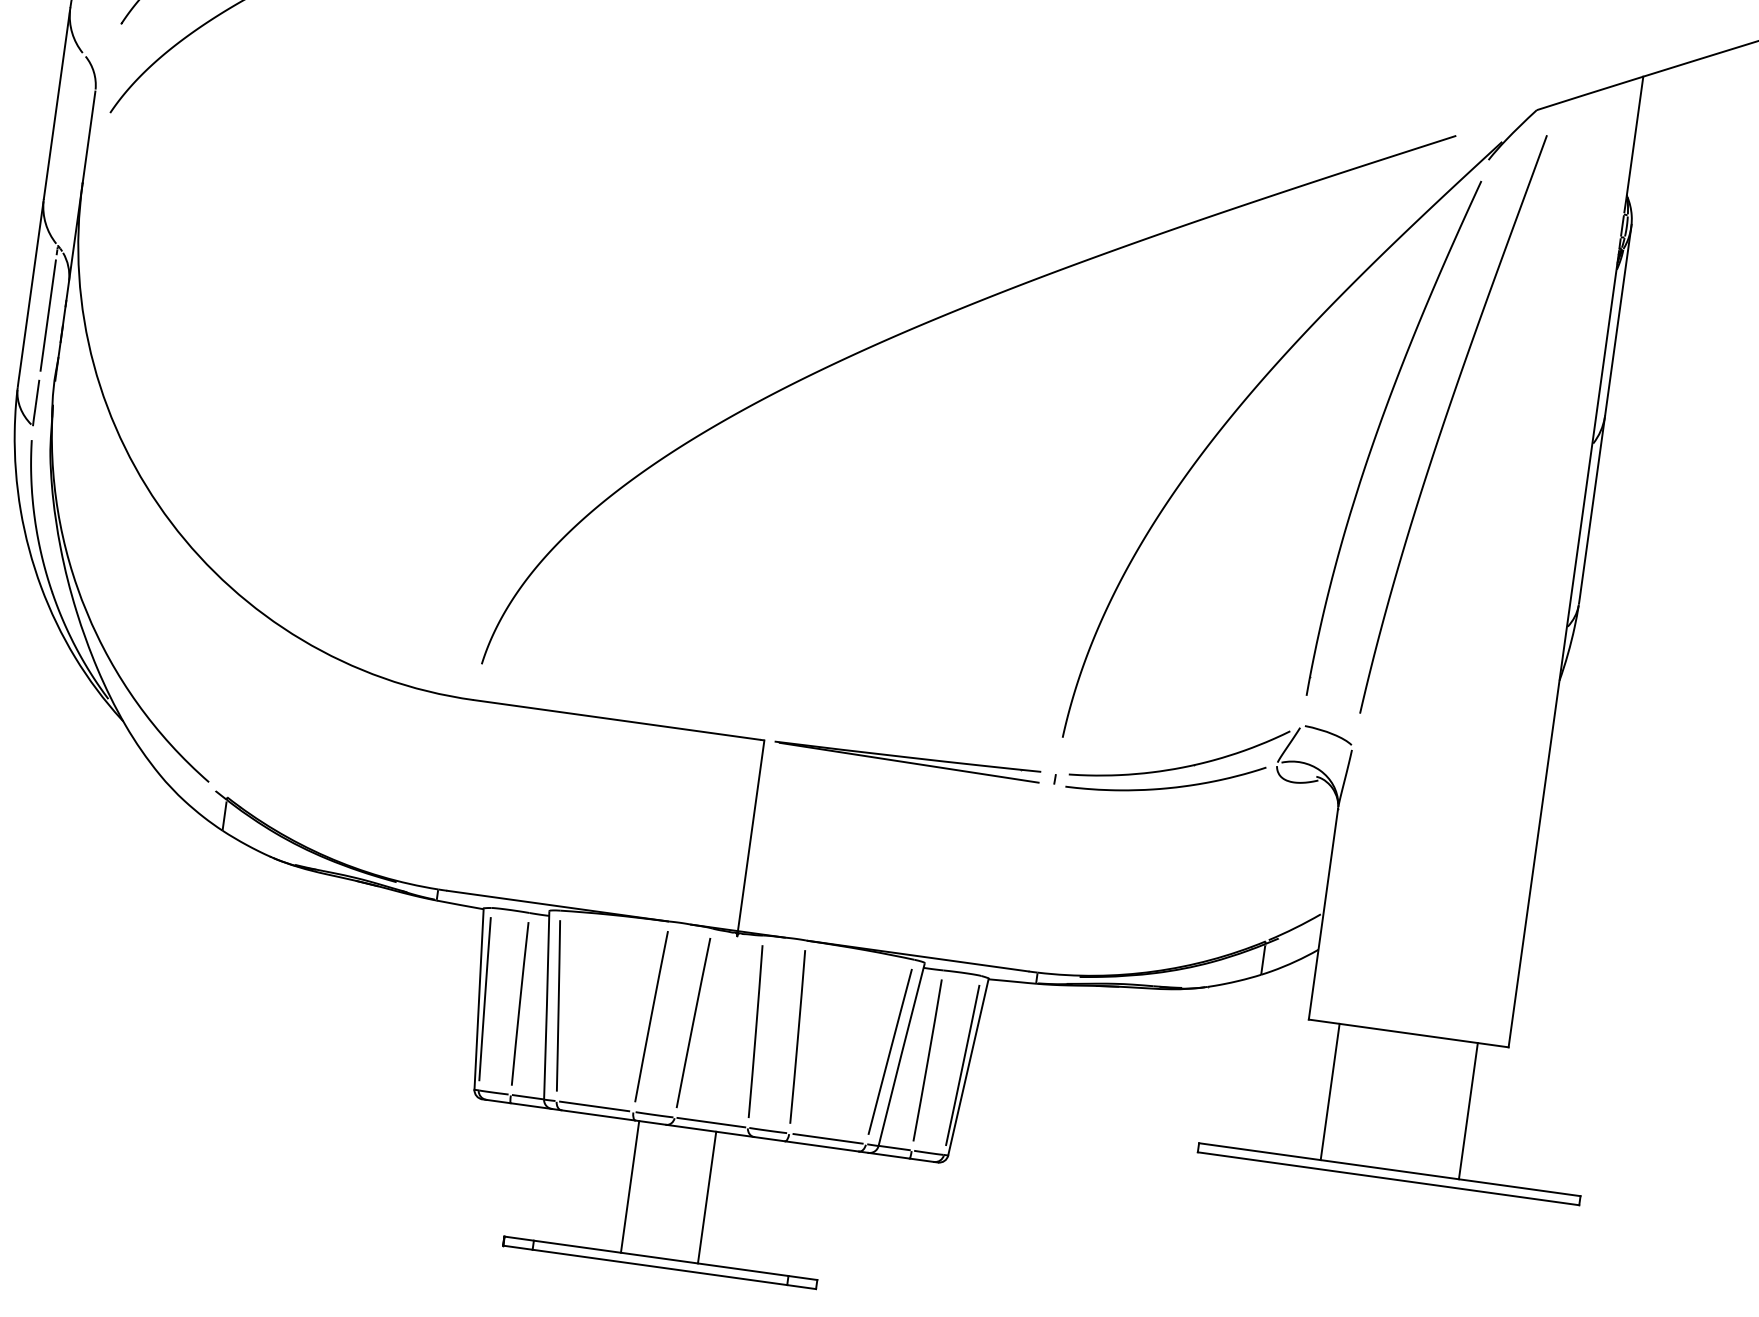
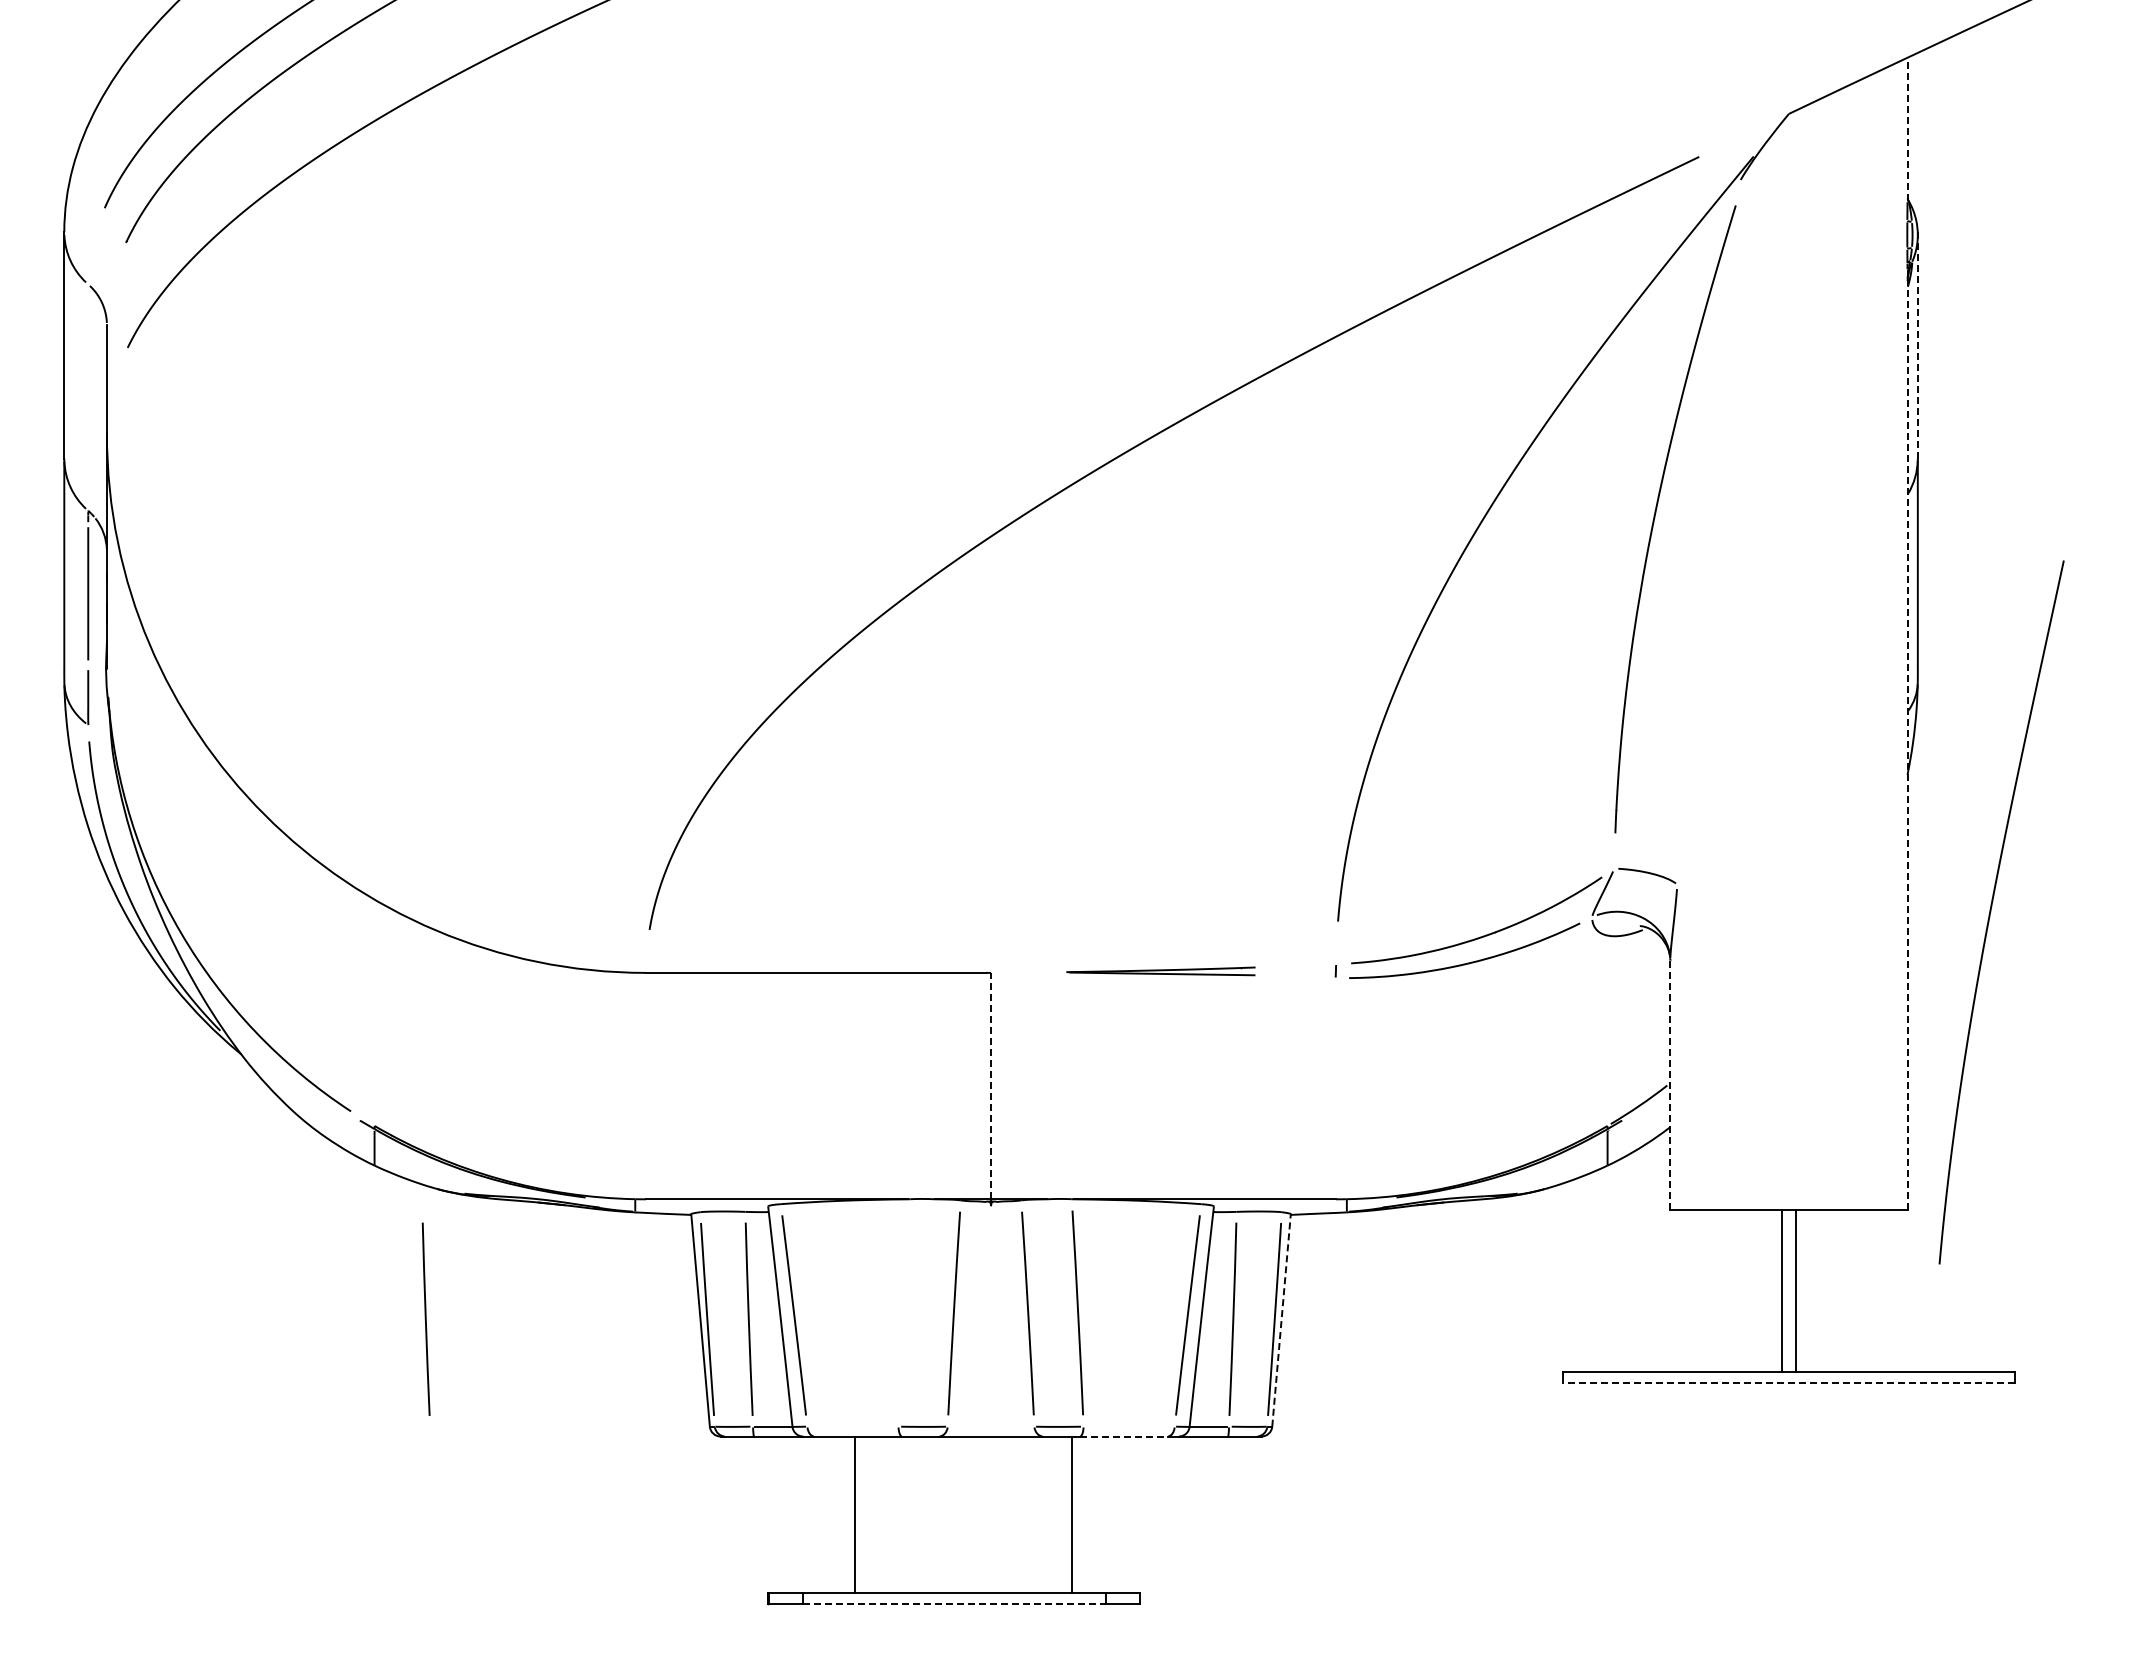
line: (1634, 137) -> (1907, 129), solid -> dashed
line: (1618, 320) -> (1917, 345), solid -> dashed
curve: (1445, 422) -> (1991, 911), moved
line: (1563, 650) -> (1907, 739), solid -> dashed
part: (907, 759) -> (1160, 971), size x0.6
line: (751, 835) -> (991, 1085), solid -> dashed
line: (1323, 914) -> (1670, 1085), solid -> dashed
line: (247, 965) -> (425, 1318), added
line: (651, 1016) -> (904, 1312), removed
line: (968, 1067) -> (1281, 1320), solid -> dashed
line: (1329, 1091) -> (1781, 1290), moved
line: (594, 1106) -> (852, 1426), removed
line: (1468, 1110) -> (1795, 1290), moved
line: (710, 1122) -> (990, 1426), removed
line: (827, 1138) -> (1129, 1426), removed
line: (821, 1146) -> (1123, 1436), solid -> dashed
line: (1388, 1178) -> (1788, 1382), solid -> dashed
line: (629, 1186) -> (854, 1514), moved
line: (707, 1197) -> (1072, 1514), moved
line: (660, 1267) -> (955, 1603), solid -> dashed

